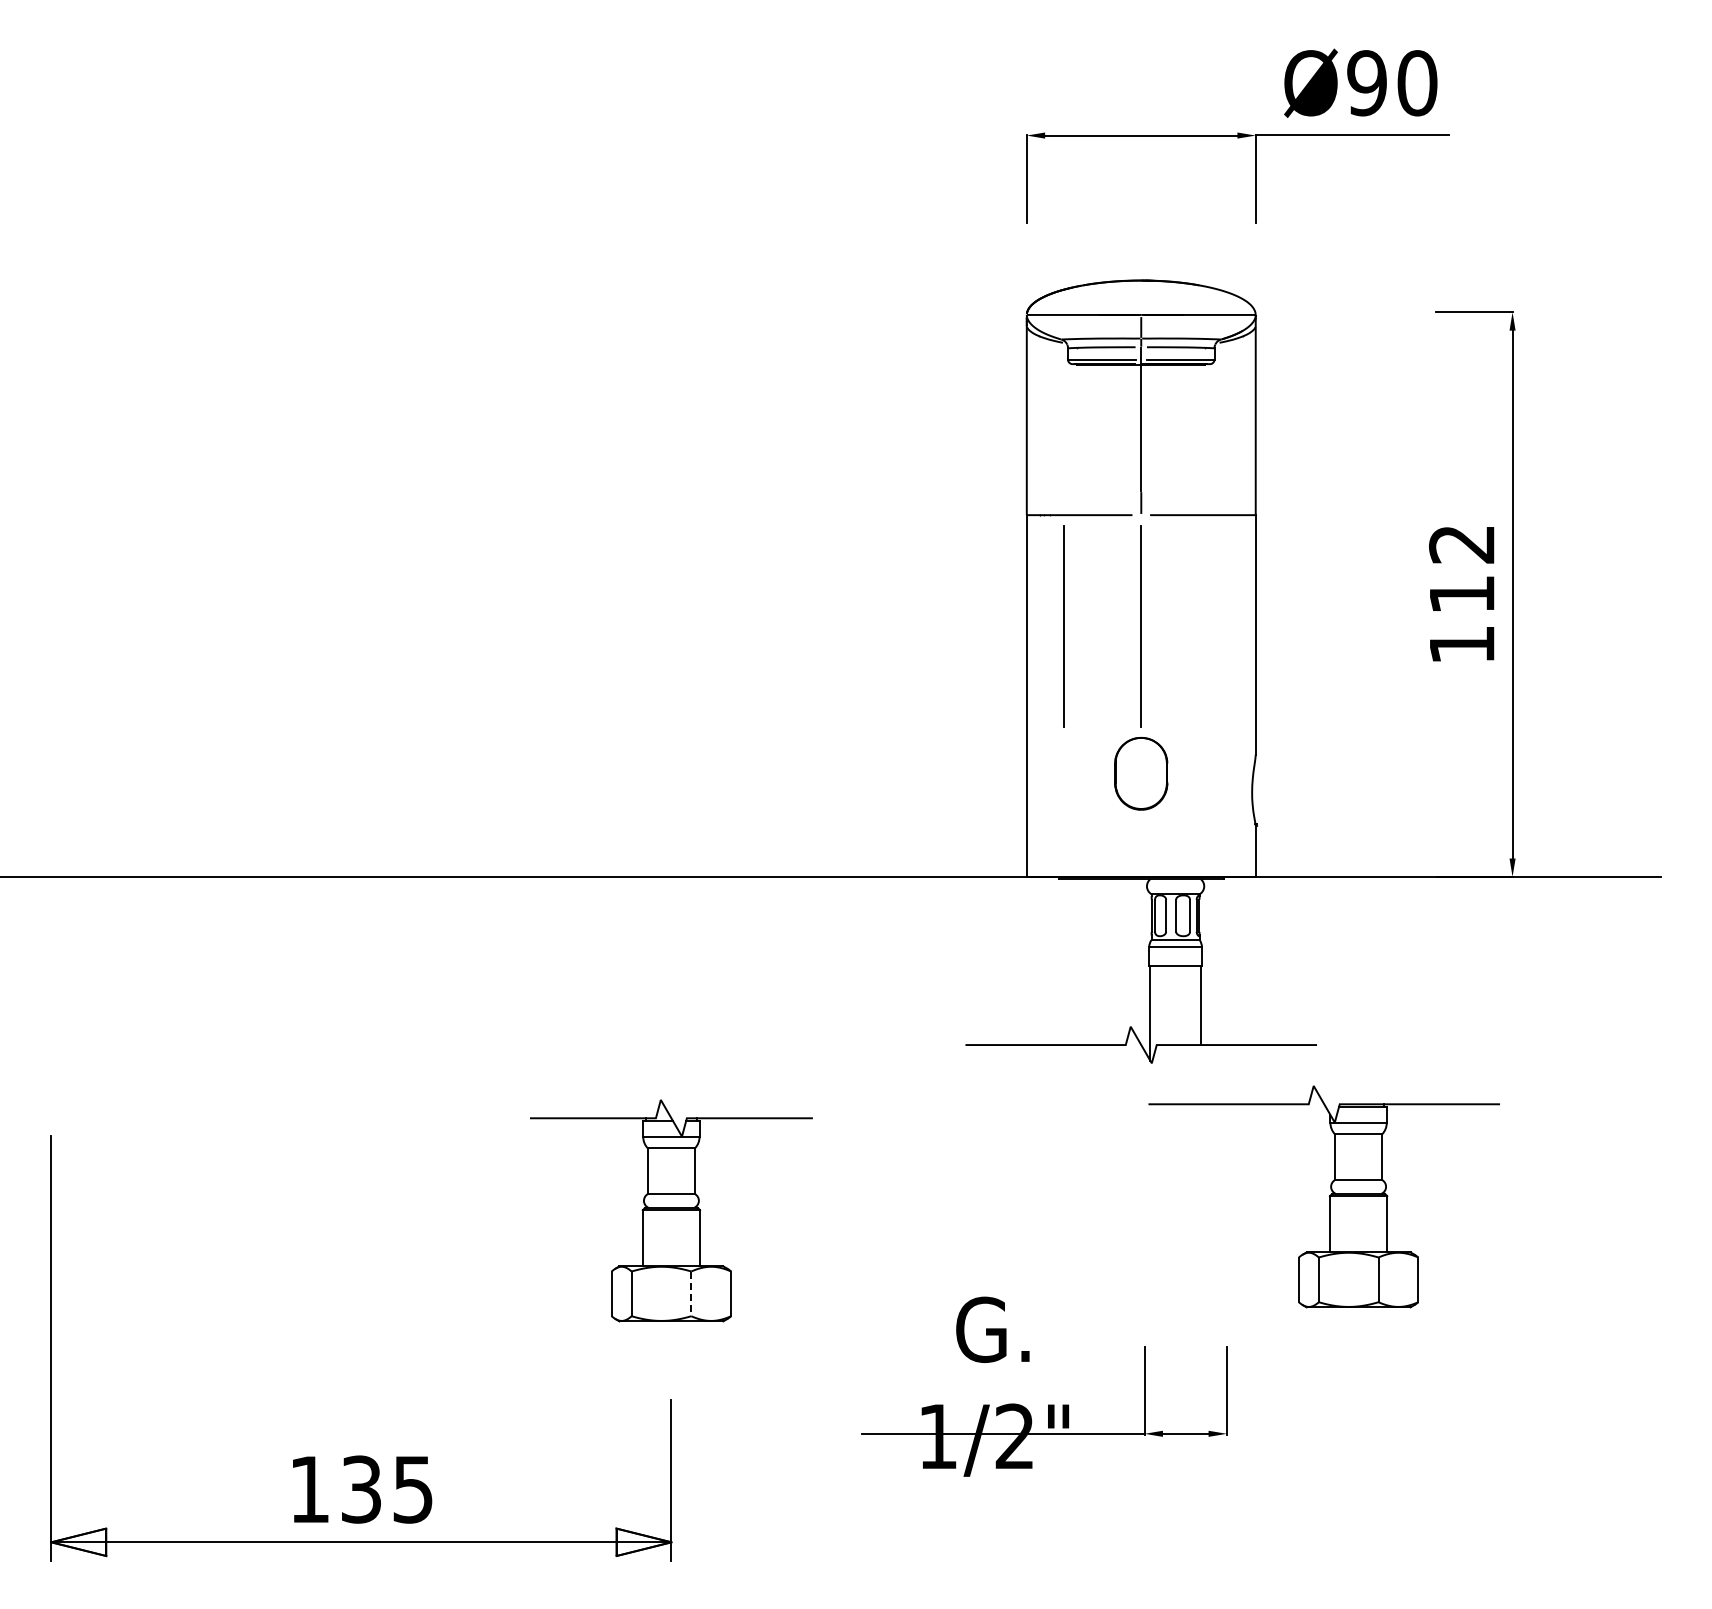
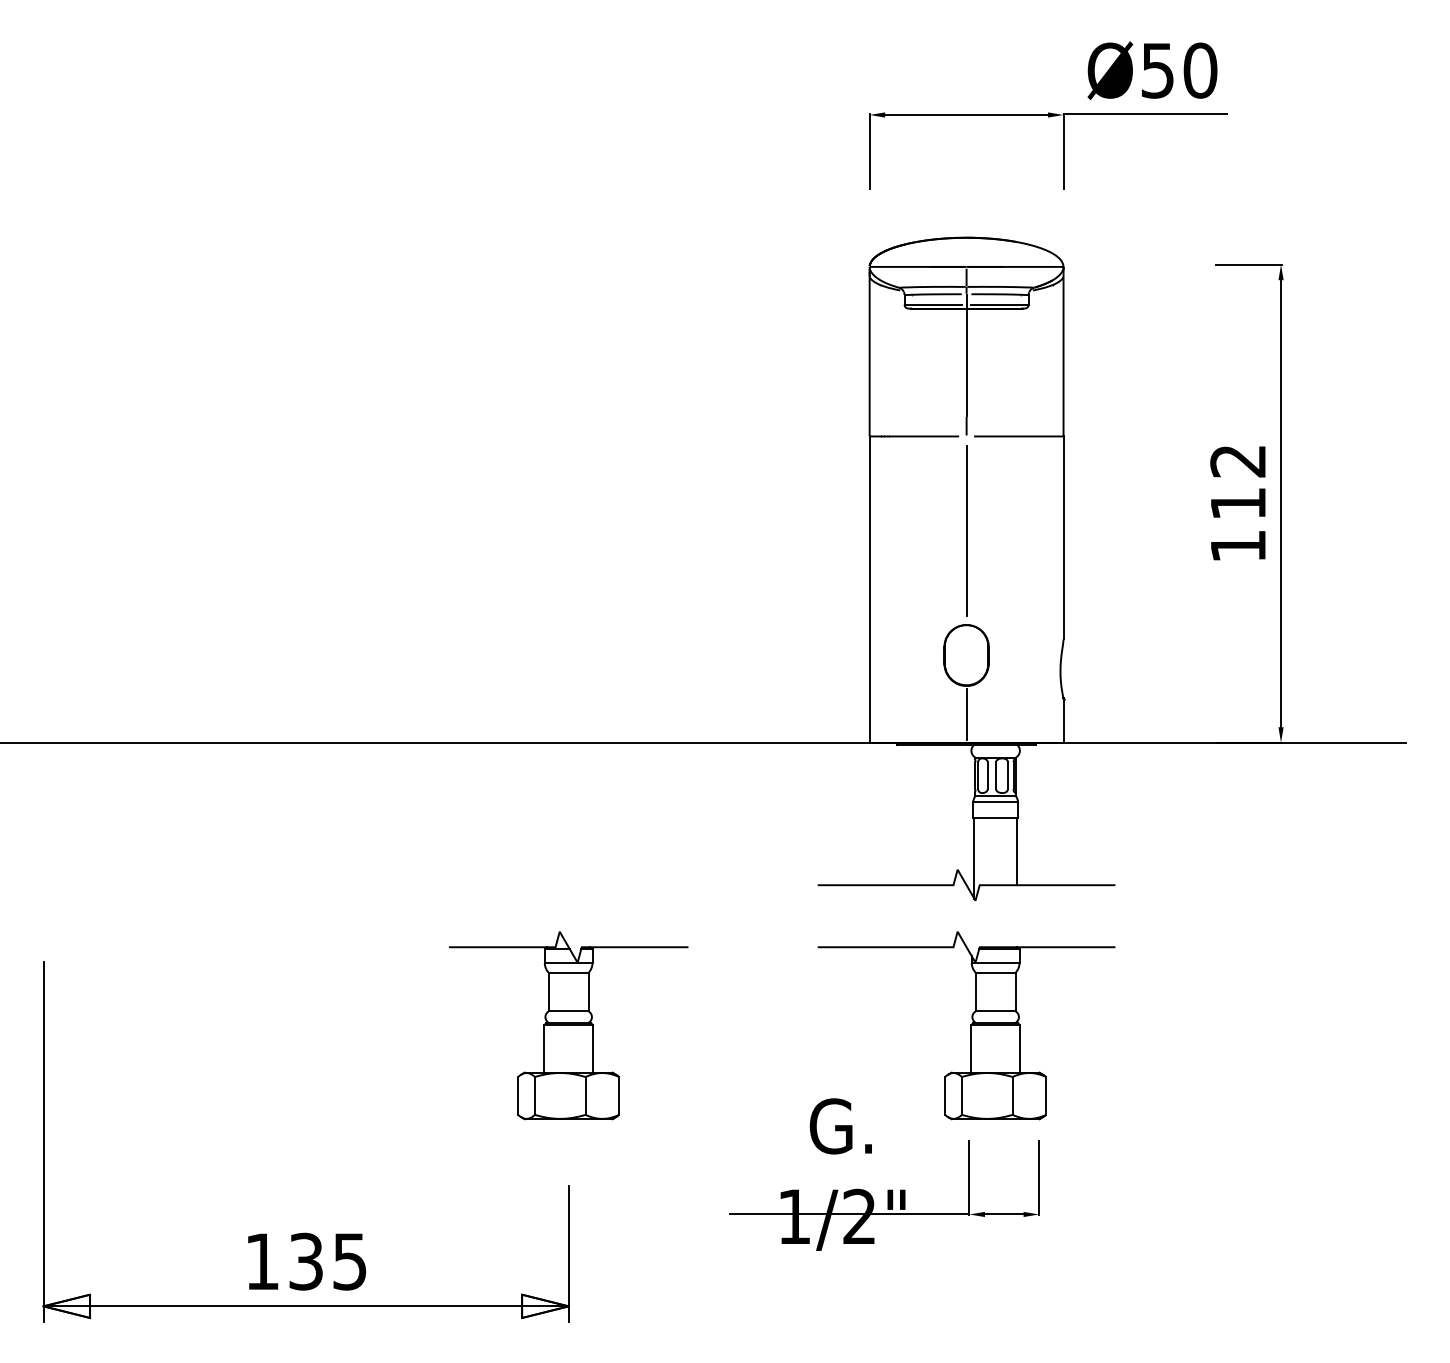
text: (1366, 83) -> (1157, 70), Ø90 -> Ø50
line: (1063, 626) -> (900, 530), removed
line: (1141, 843) -> (966, 714), added
part: (1323, 1196) -> (965, 1025), moved
line: (691, 1294) -> (585, 1096), dashed -> solid

